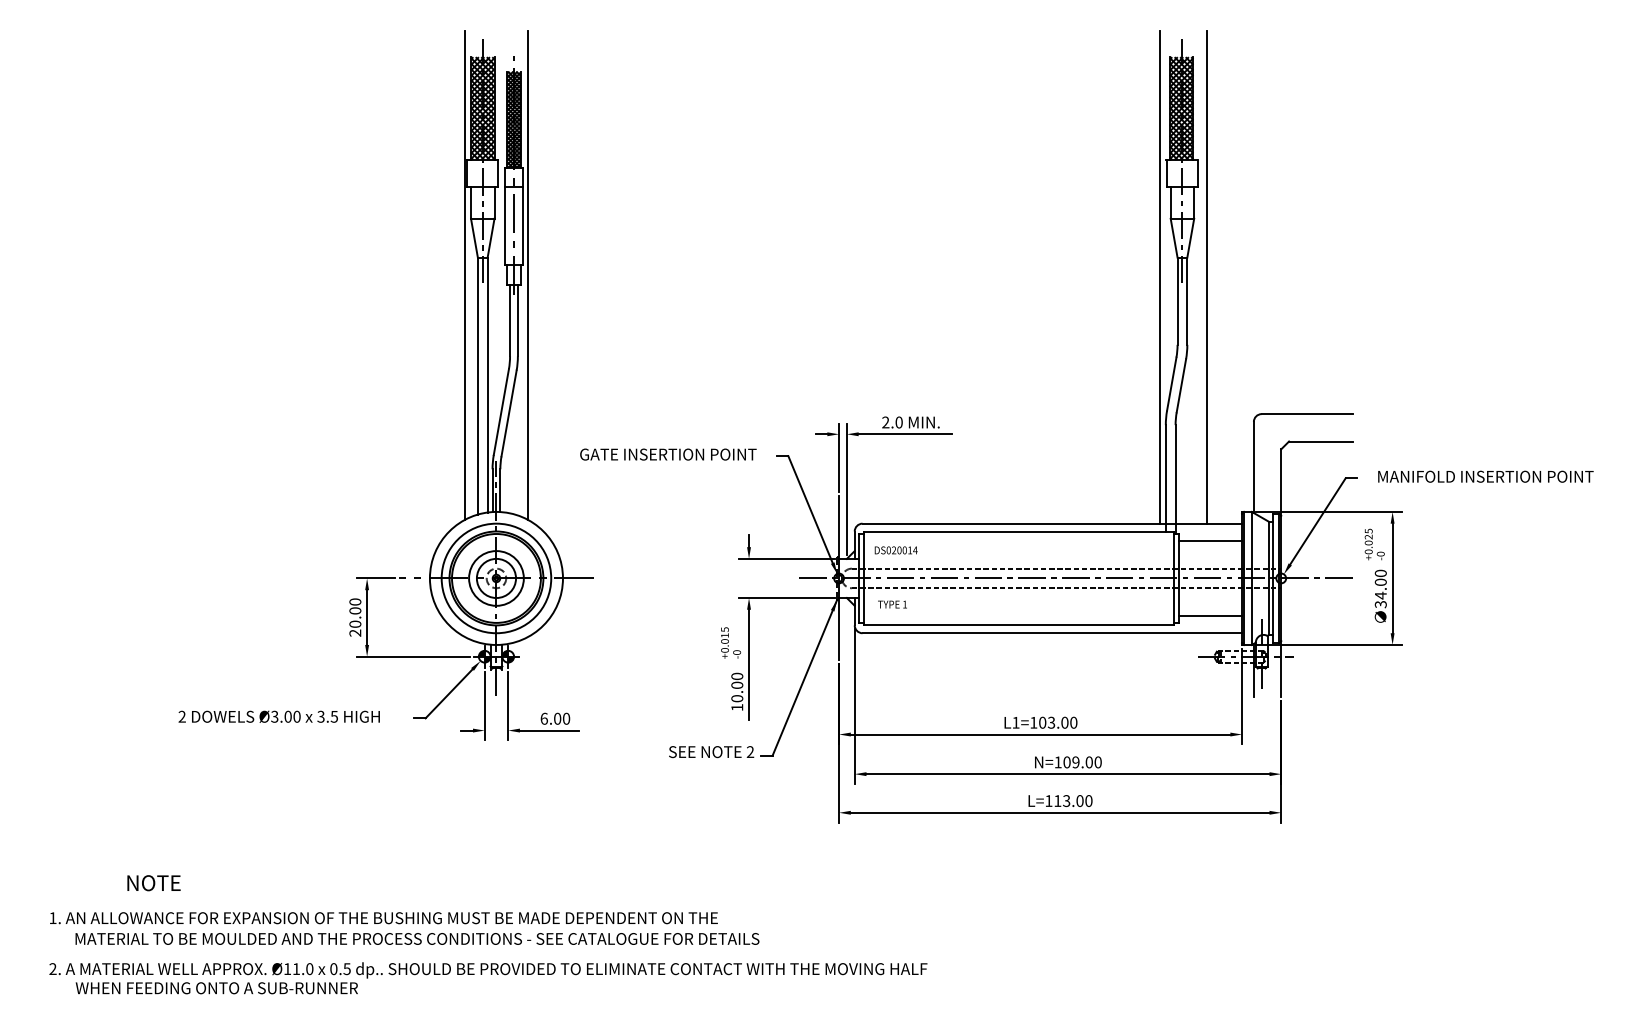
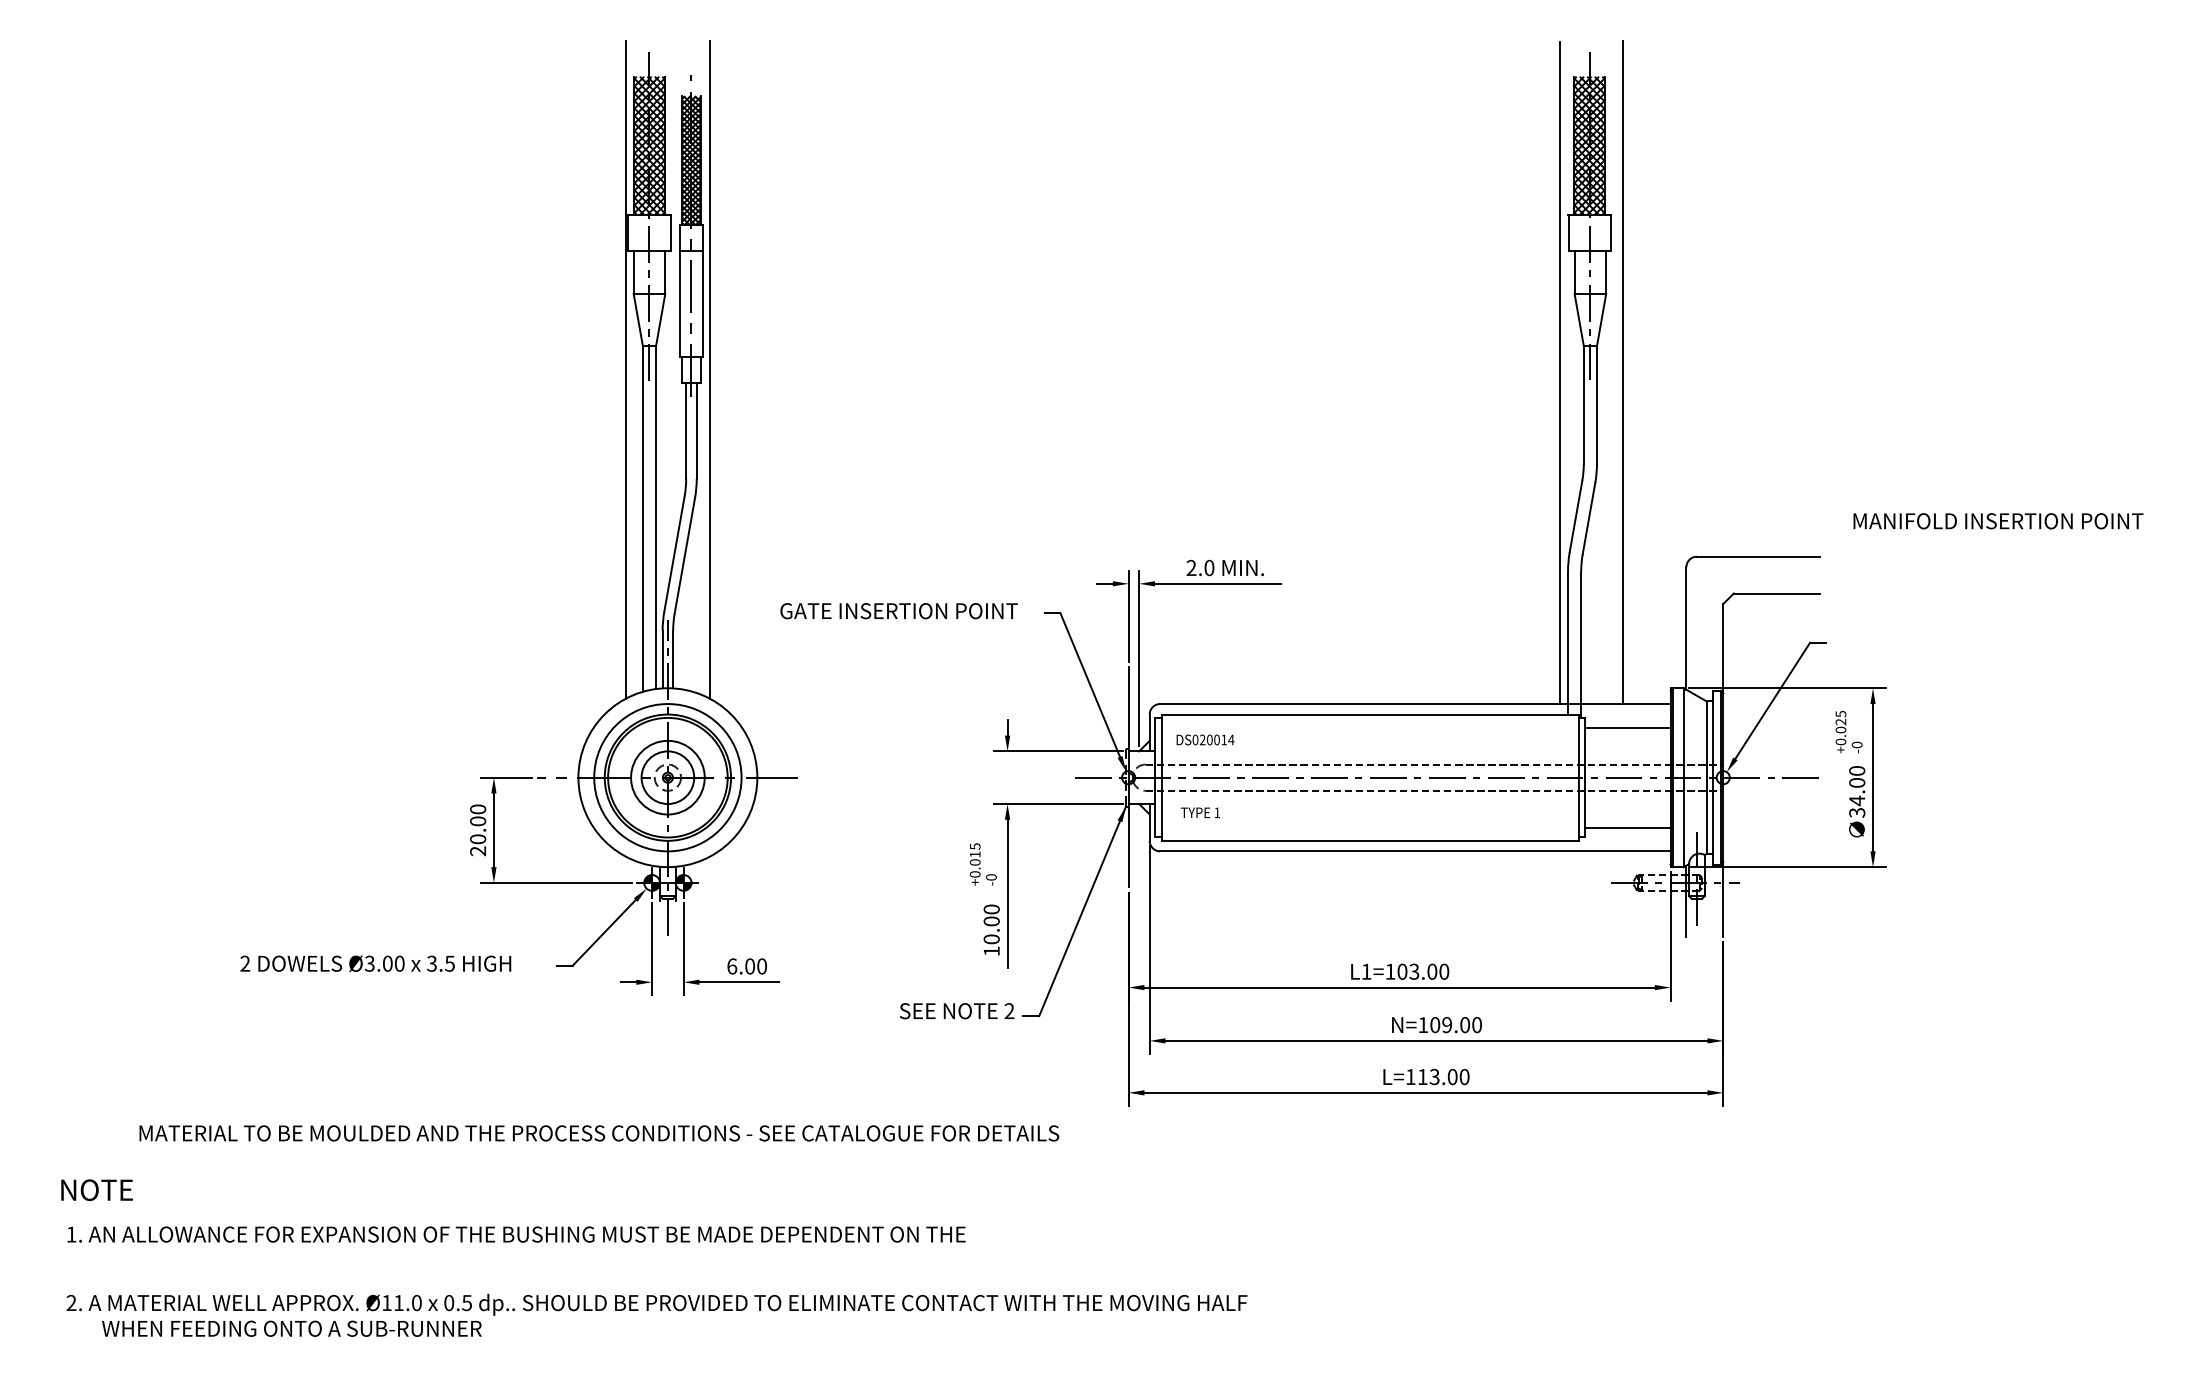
text: (1485, 476) -> (1997, 520), moved
text: (153, 883) -> (96, 1190), moved
text: (417, 938) -> (599, 1132), moved

